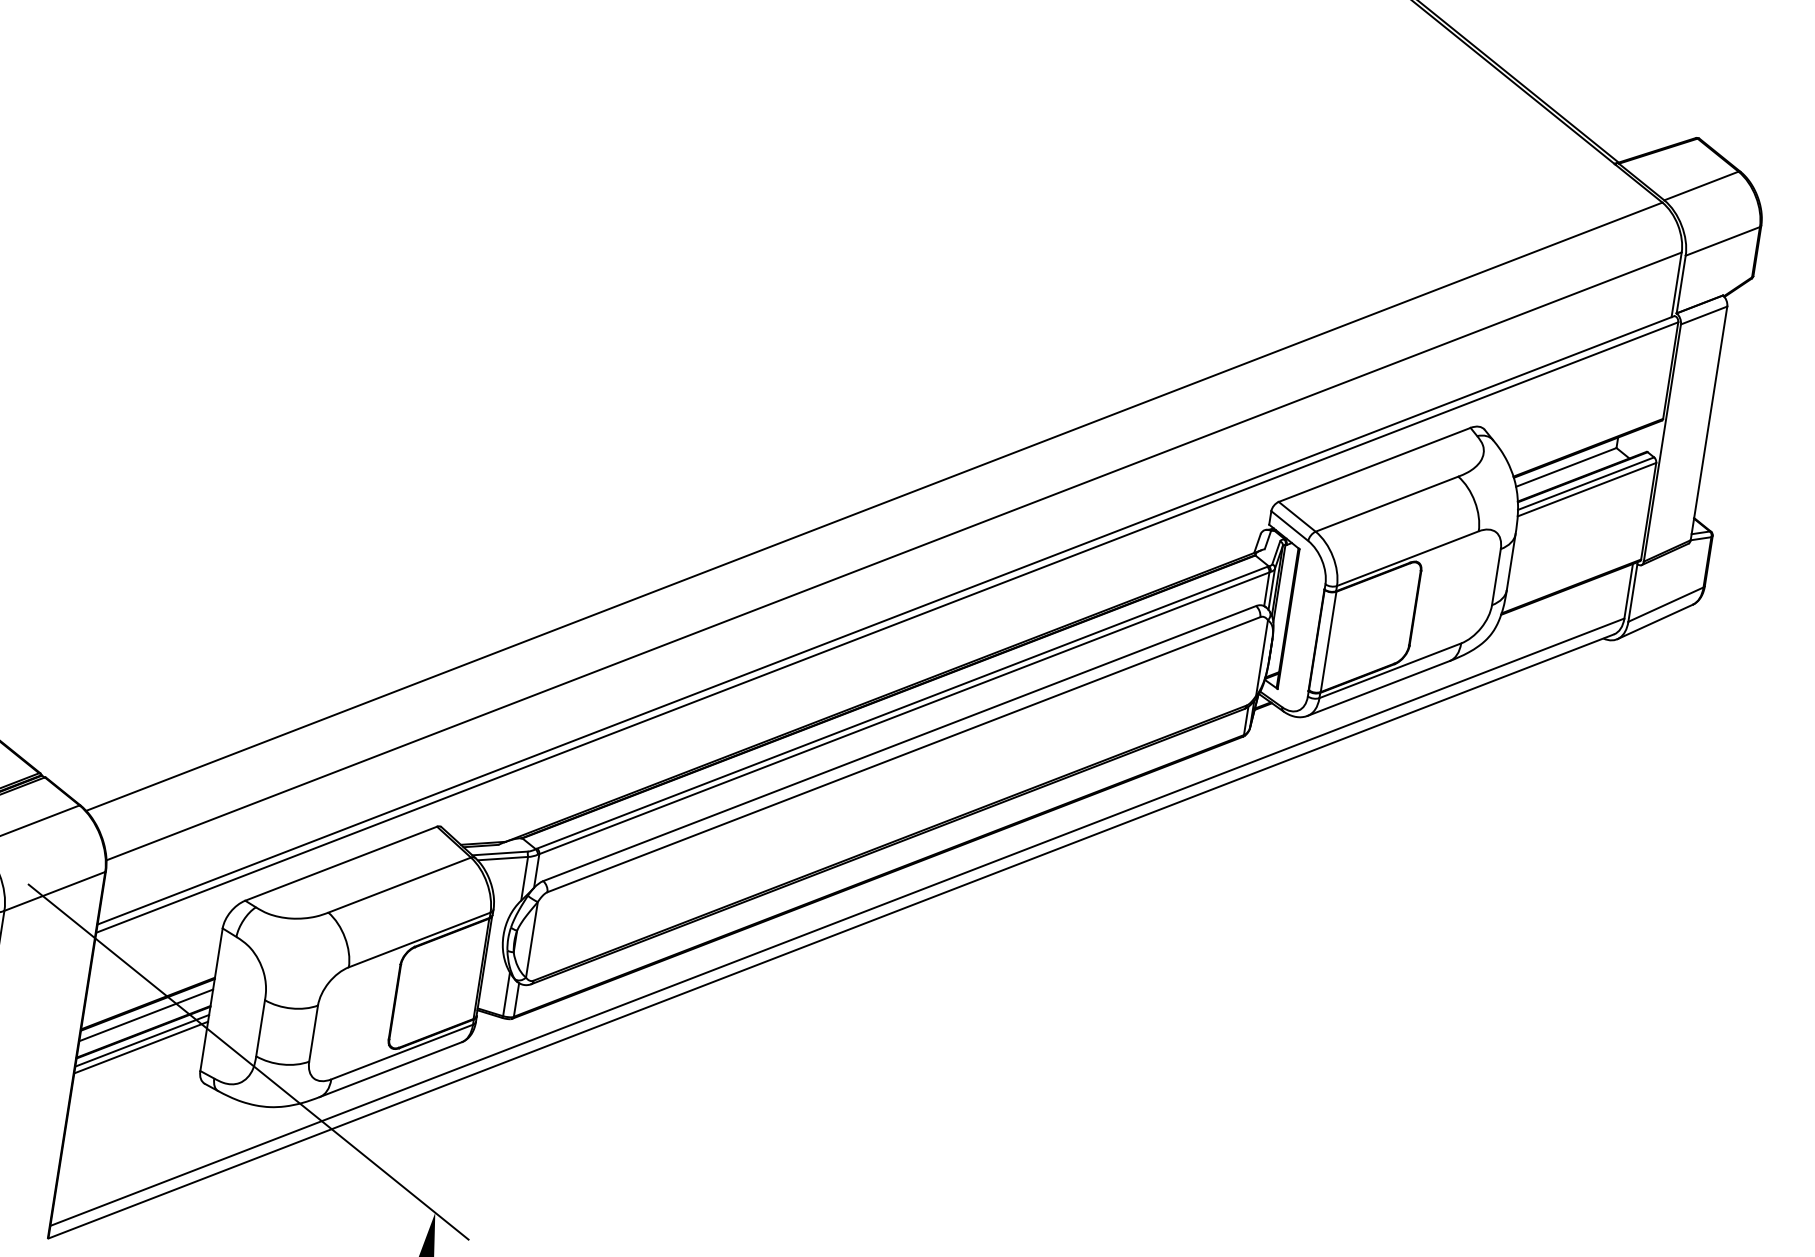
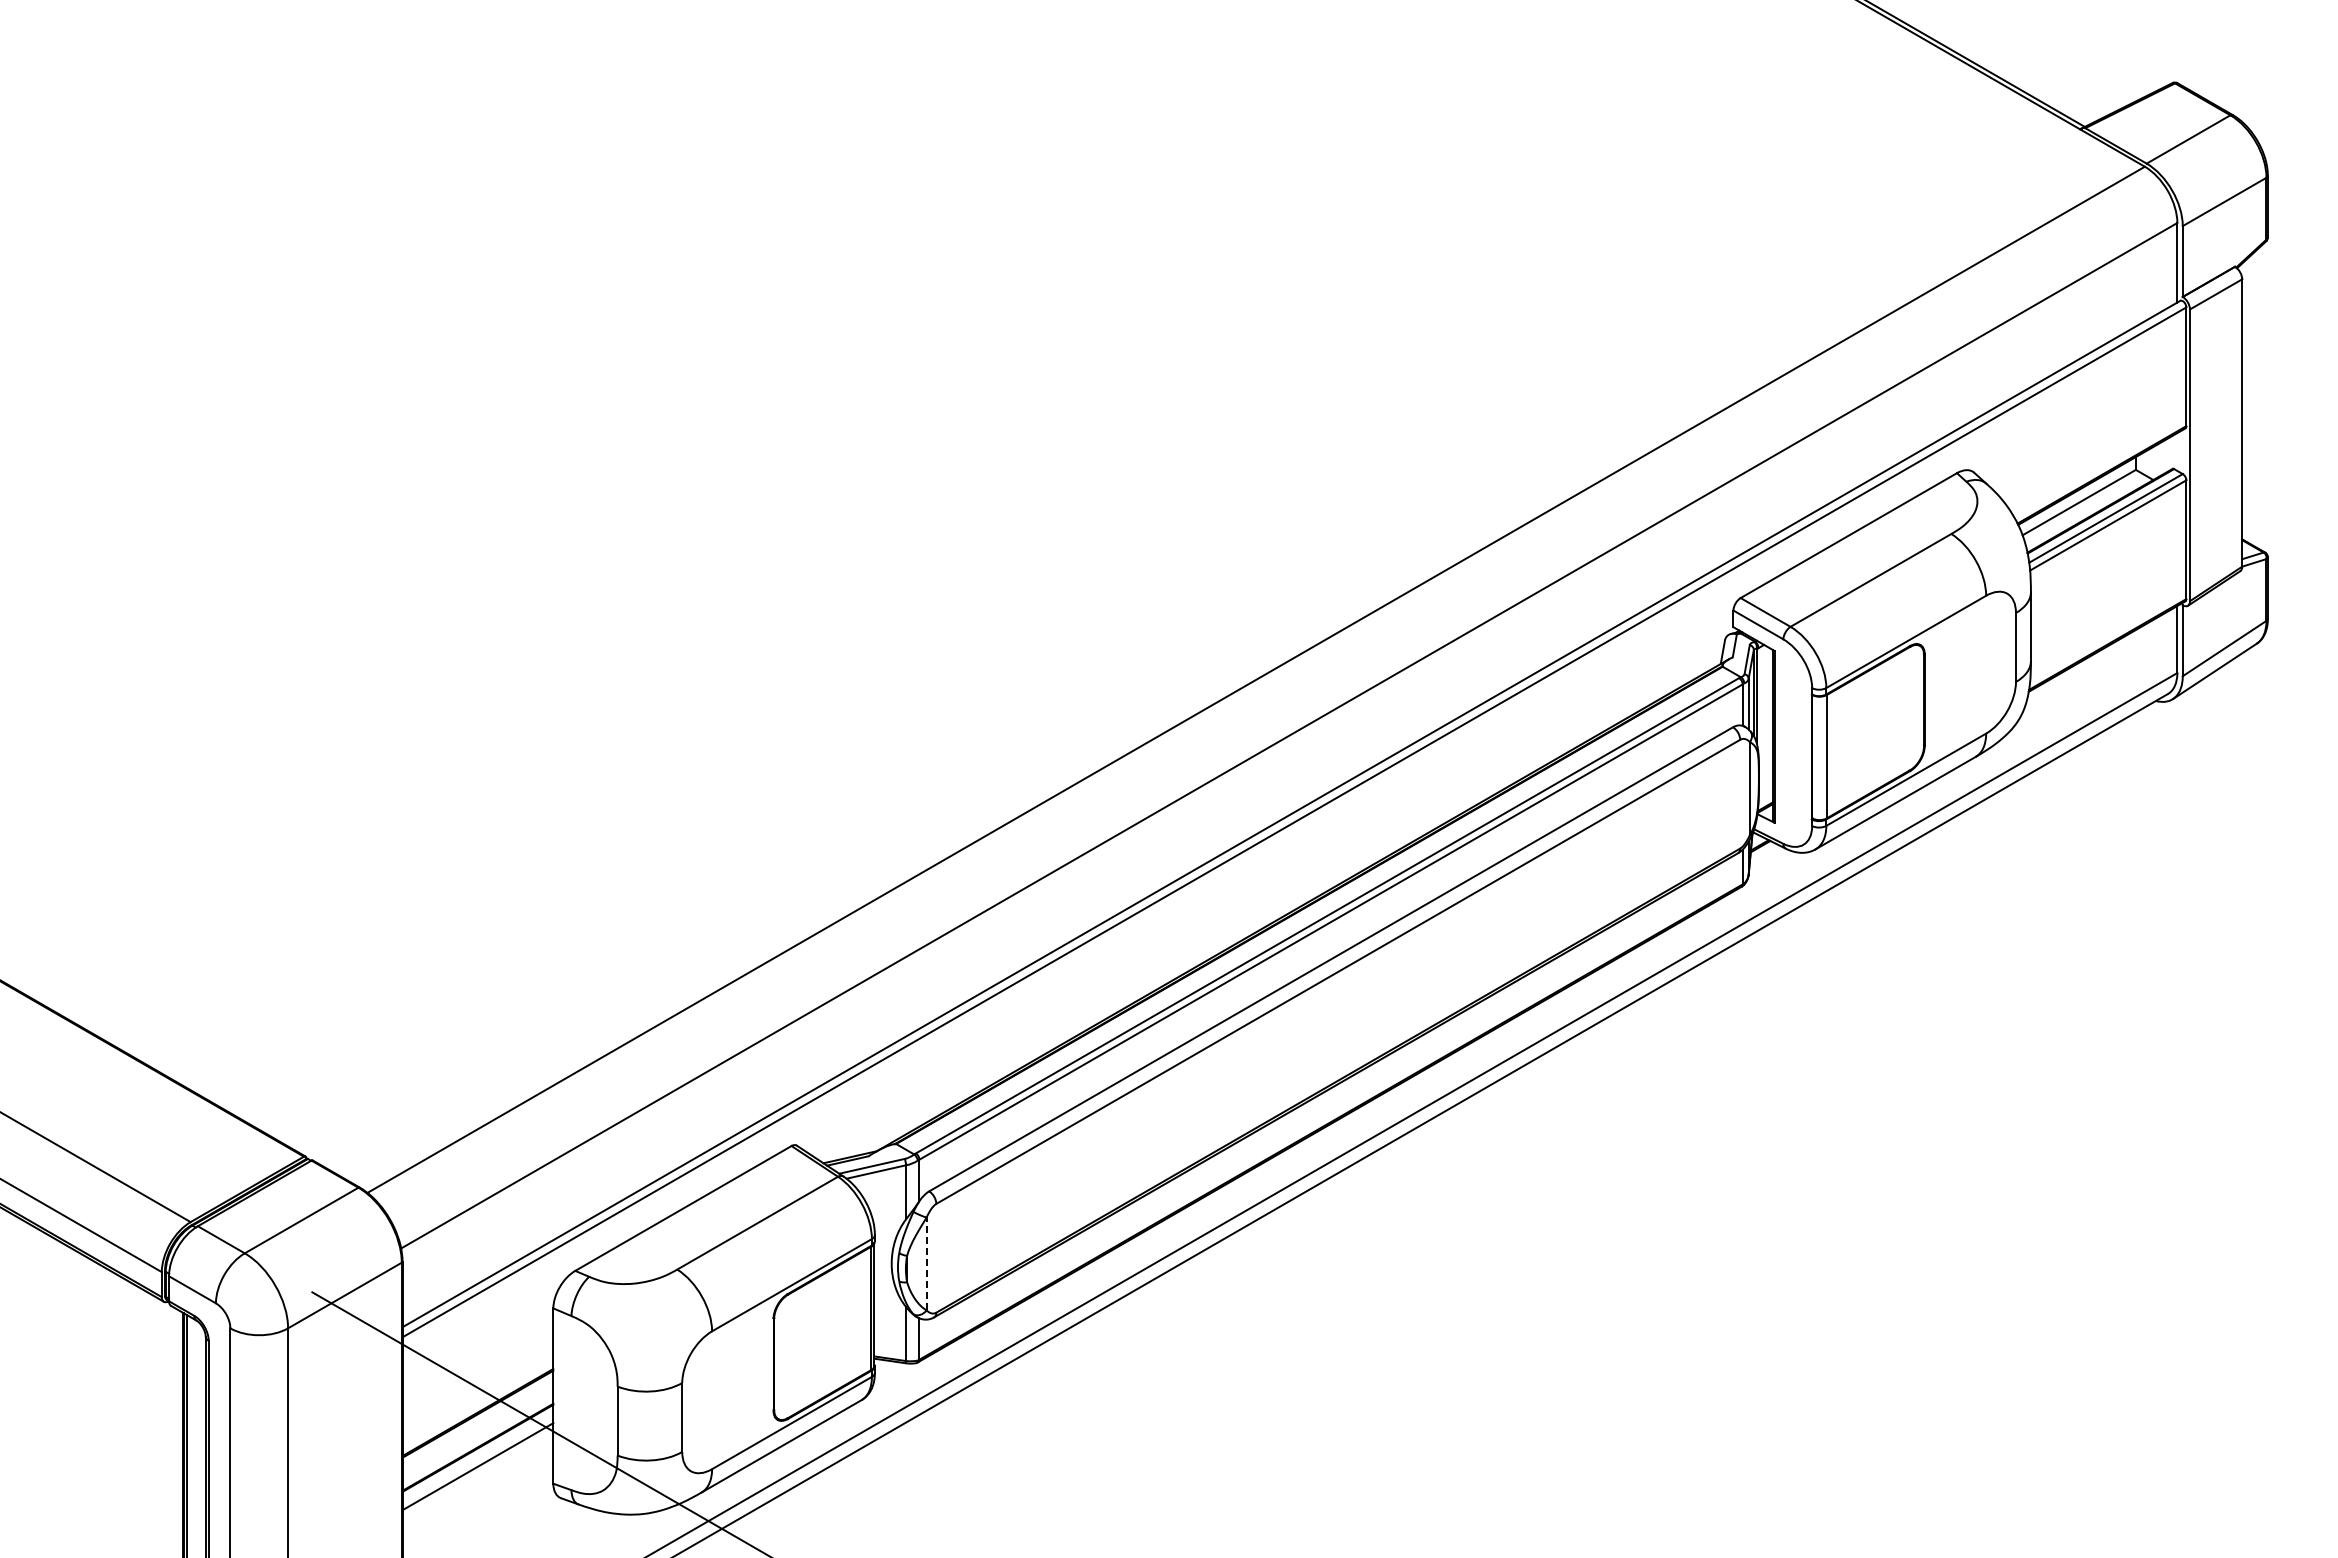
line: (531, 939) -> (926, 1263), solid -> dashed
line: (145, 1014) -> (477, 1426), removed
line: (142, 1040) -> (477, 1457), removed

